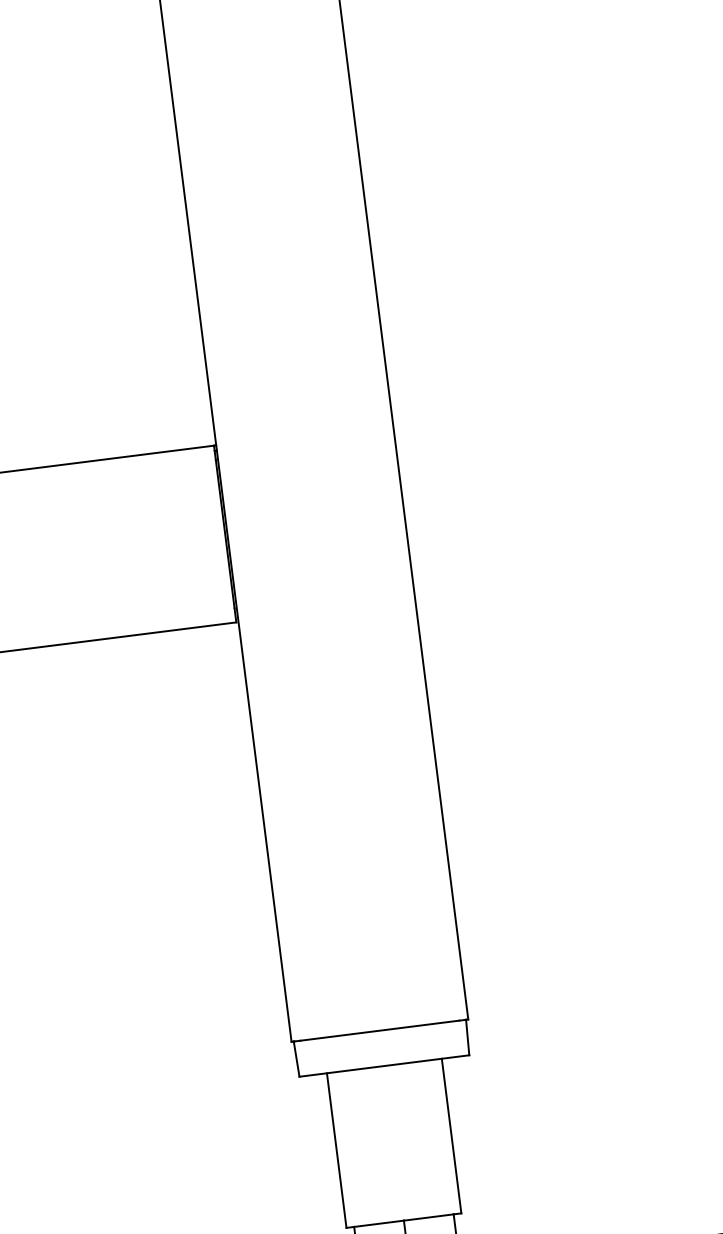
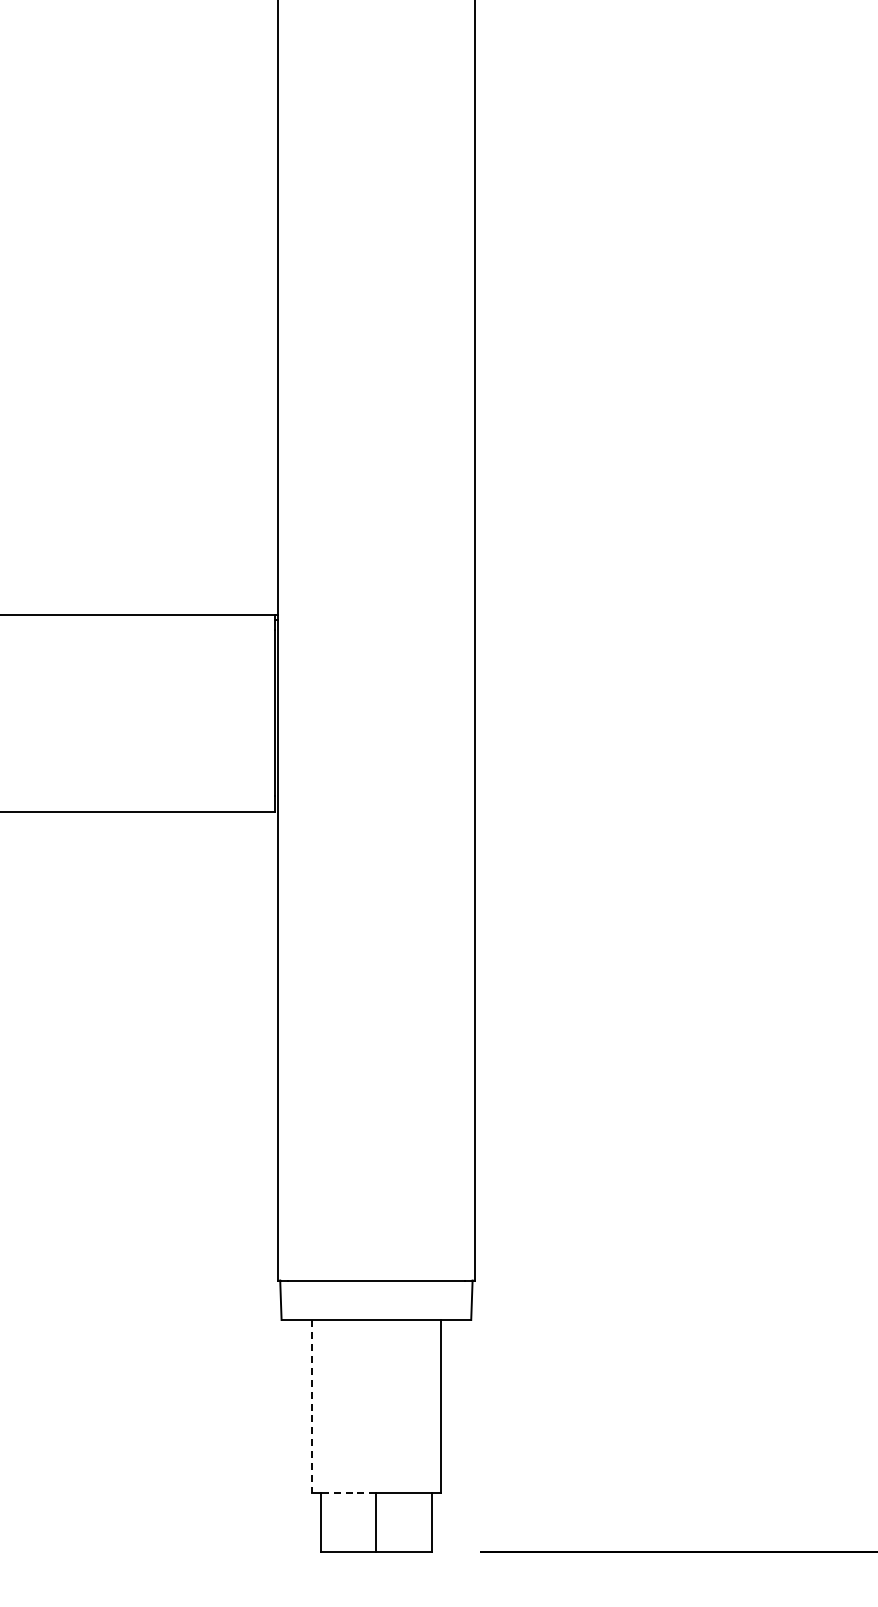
line: (336, 1150) -> (312, 1406), solid -> dashed
line: (378, 1223) -> (348, 1492), solid -> dashed

